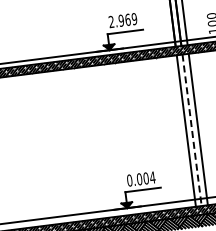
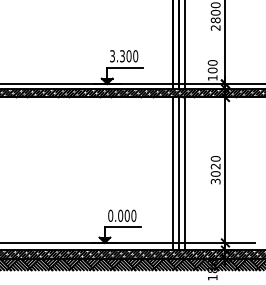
text: (123, 20) -> (124, 56), 2.969 -> 3.300
line: (191, 131) -> (178, 174), dashed -> solid
text: (152, 177) -> (133, 215), 0.004 -> 0.000

